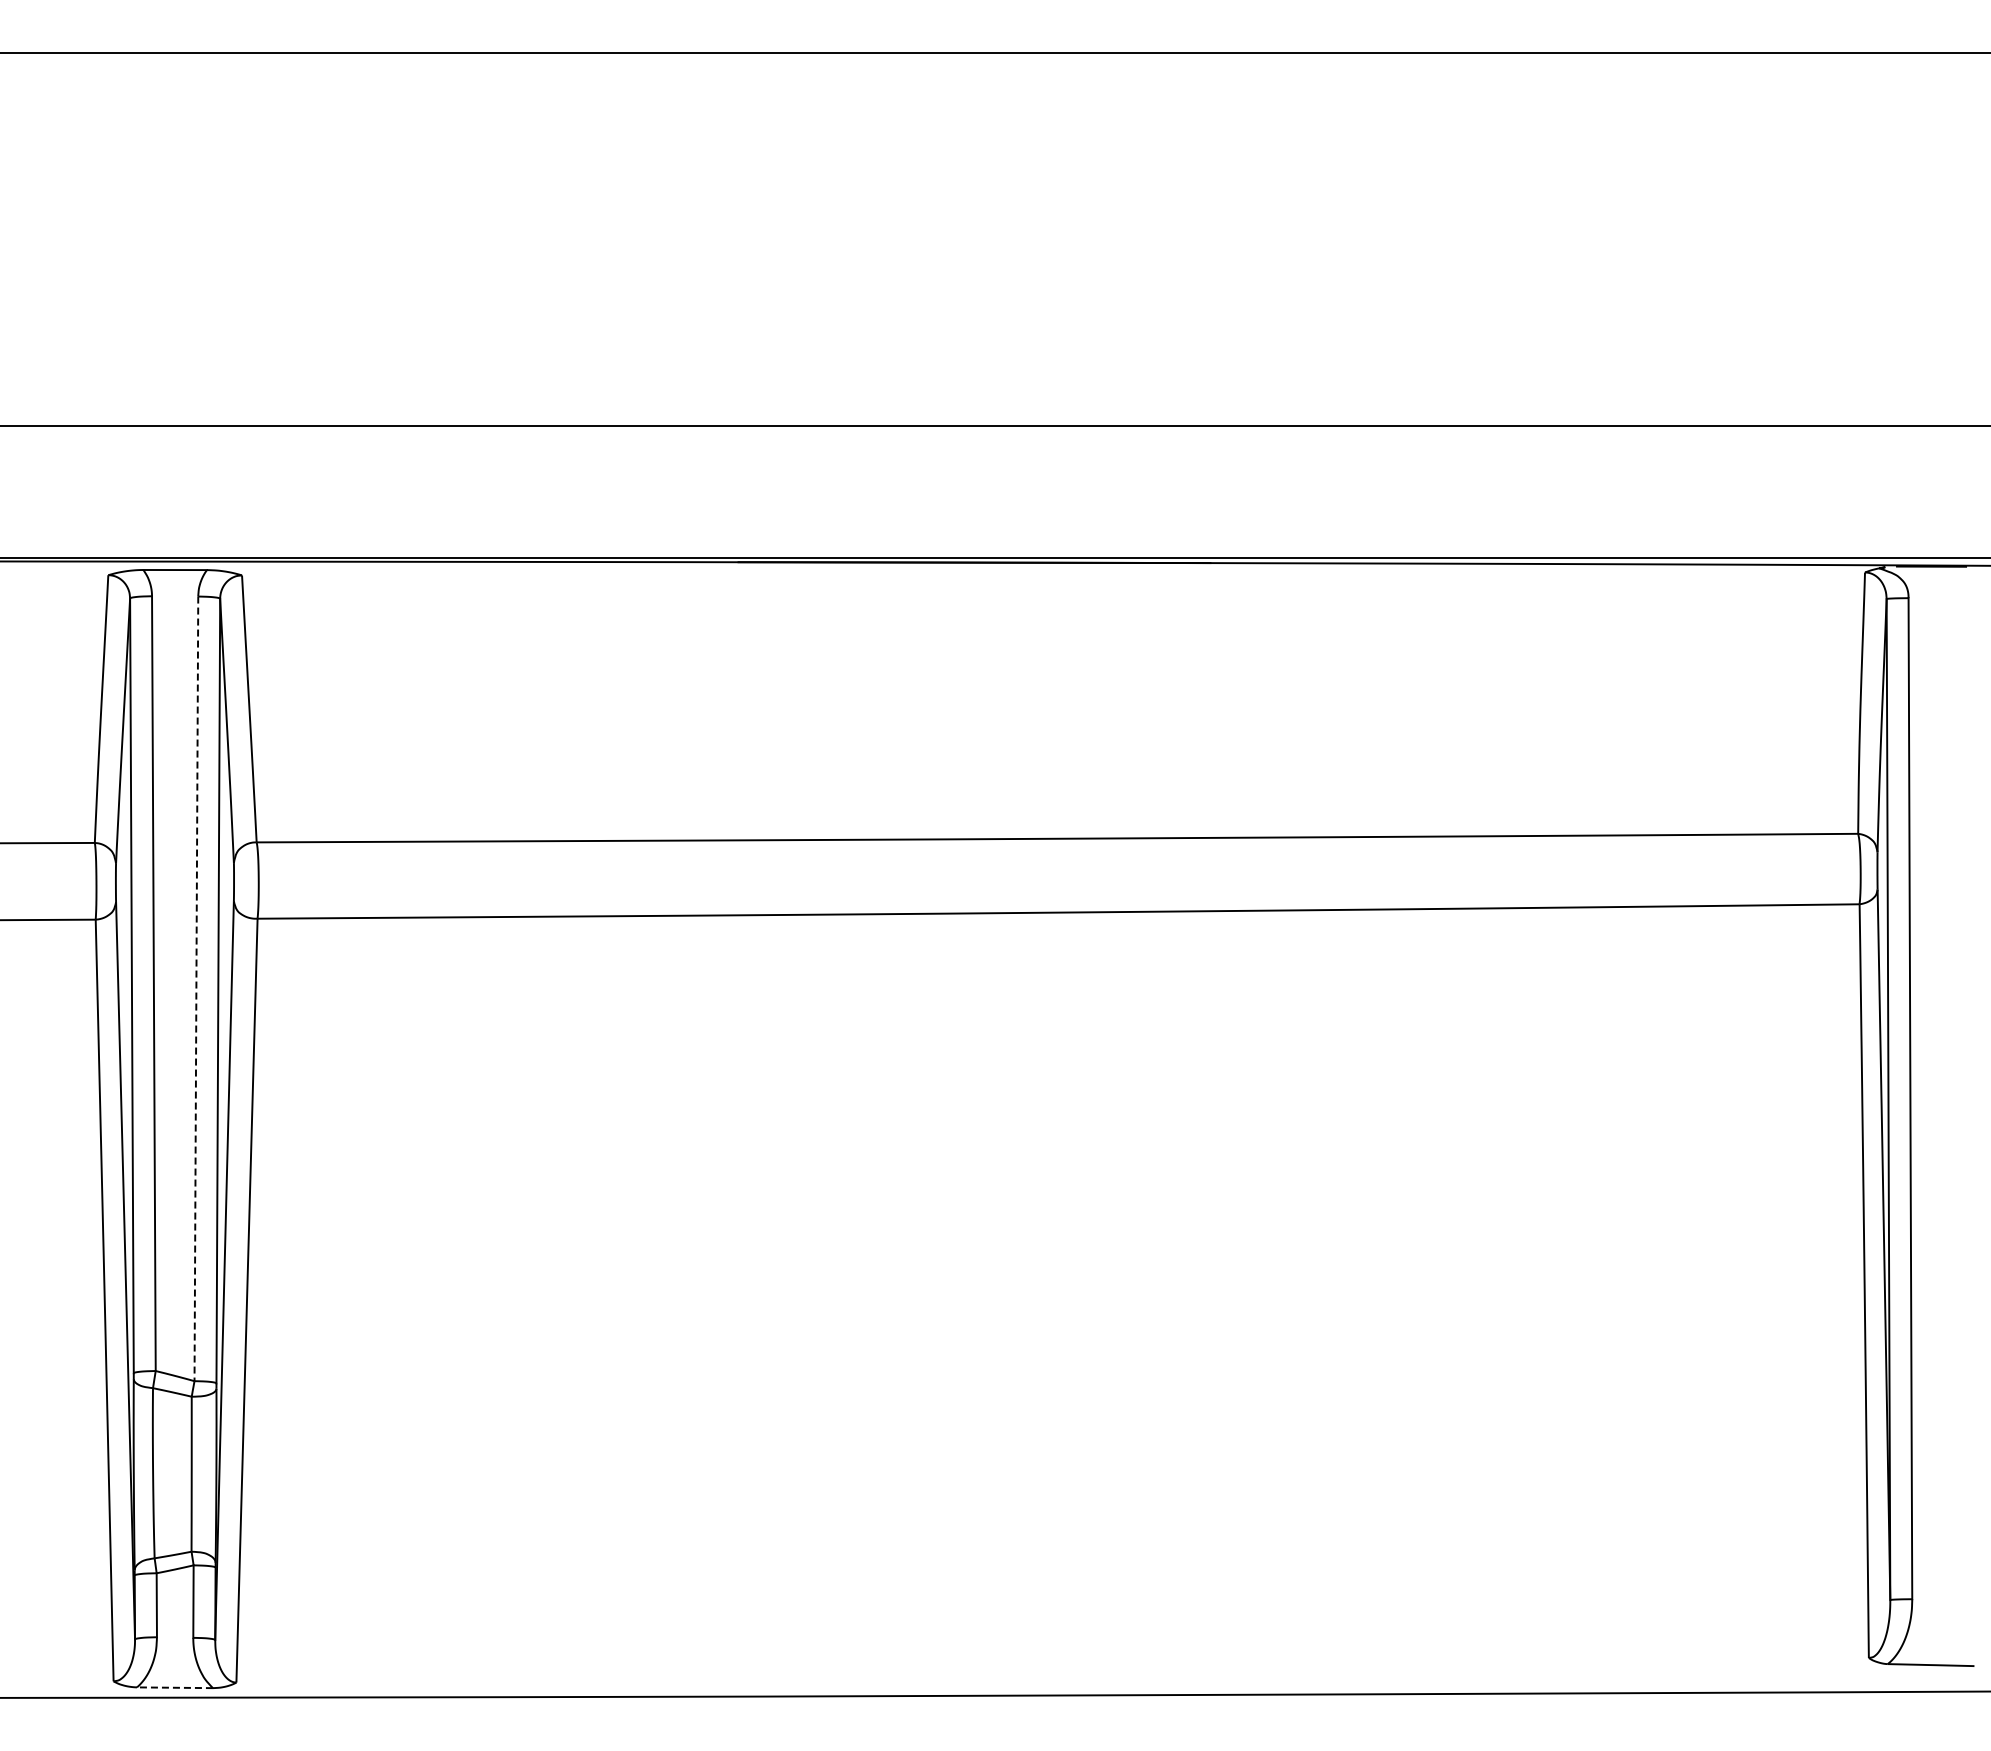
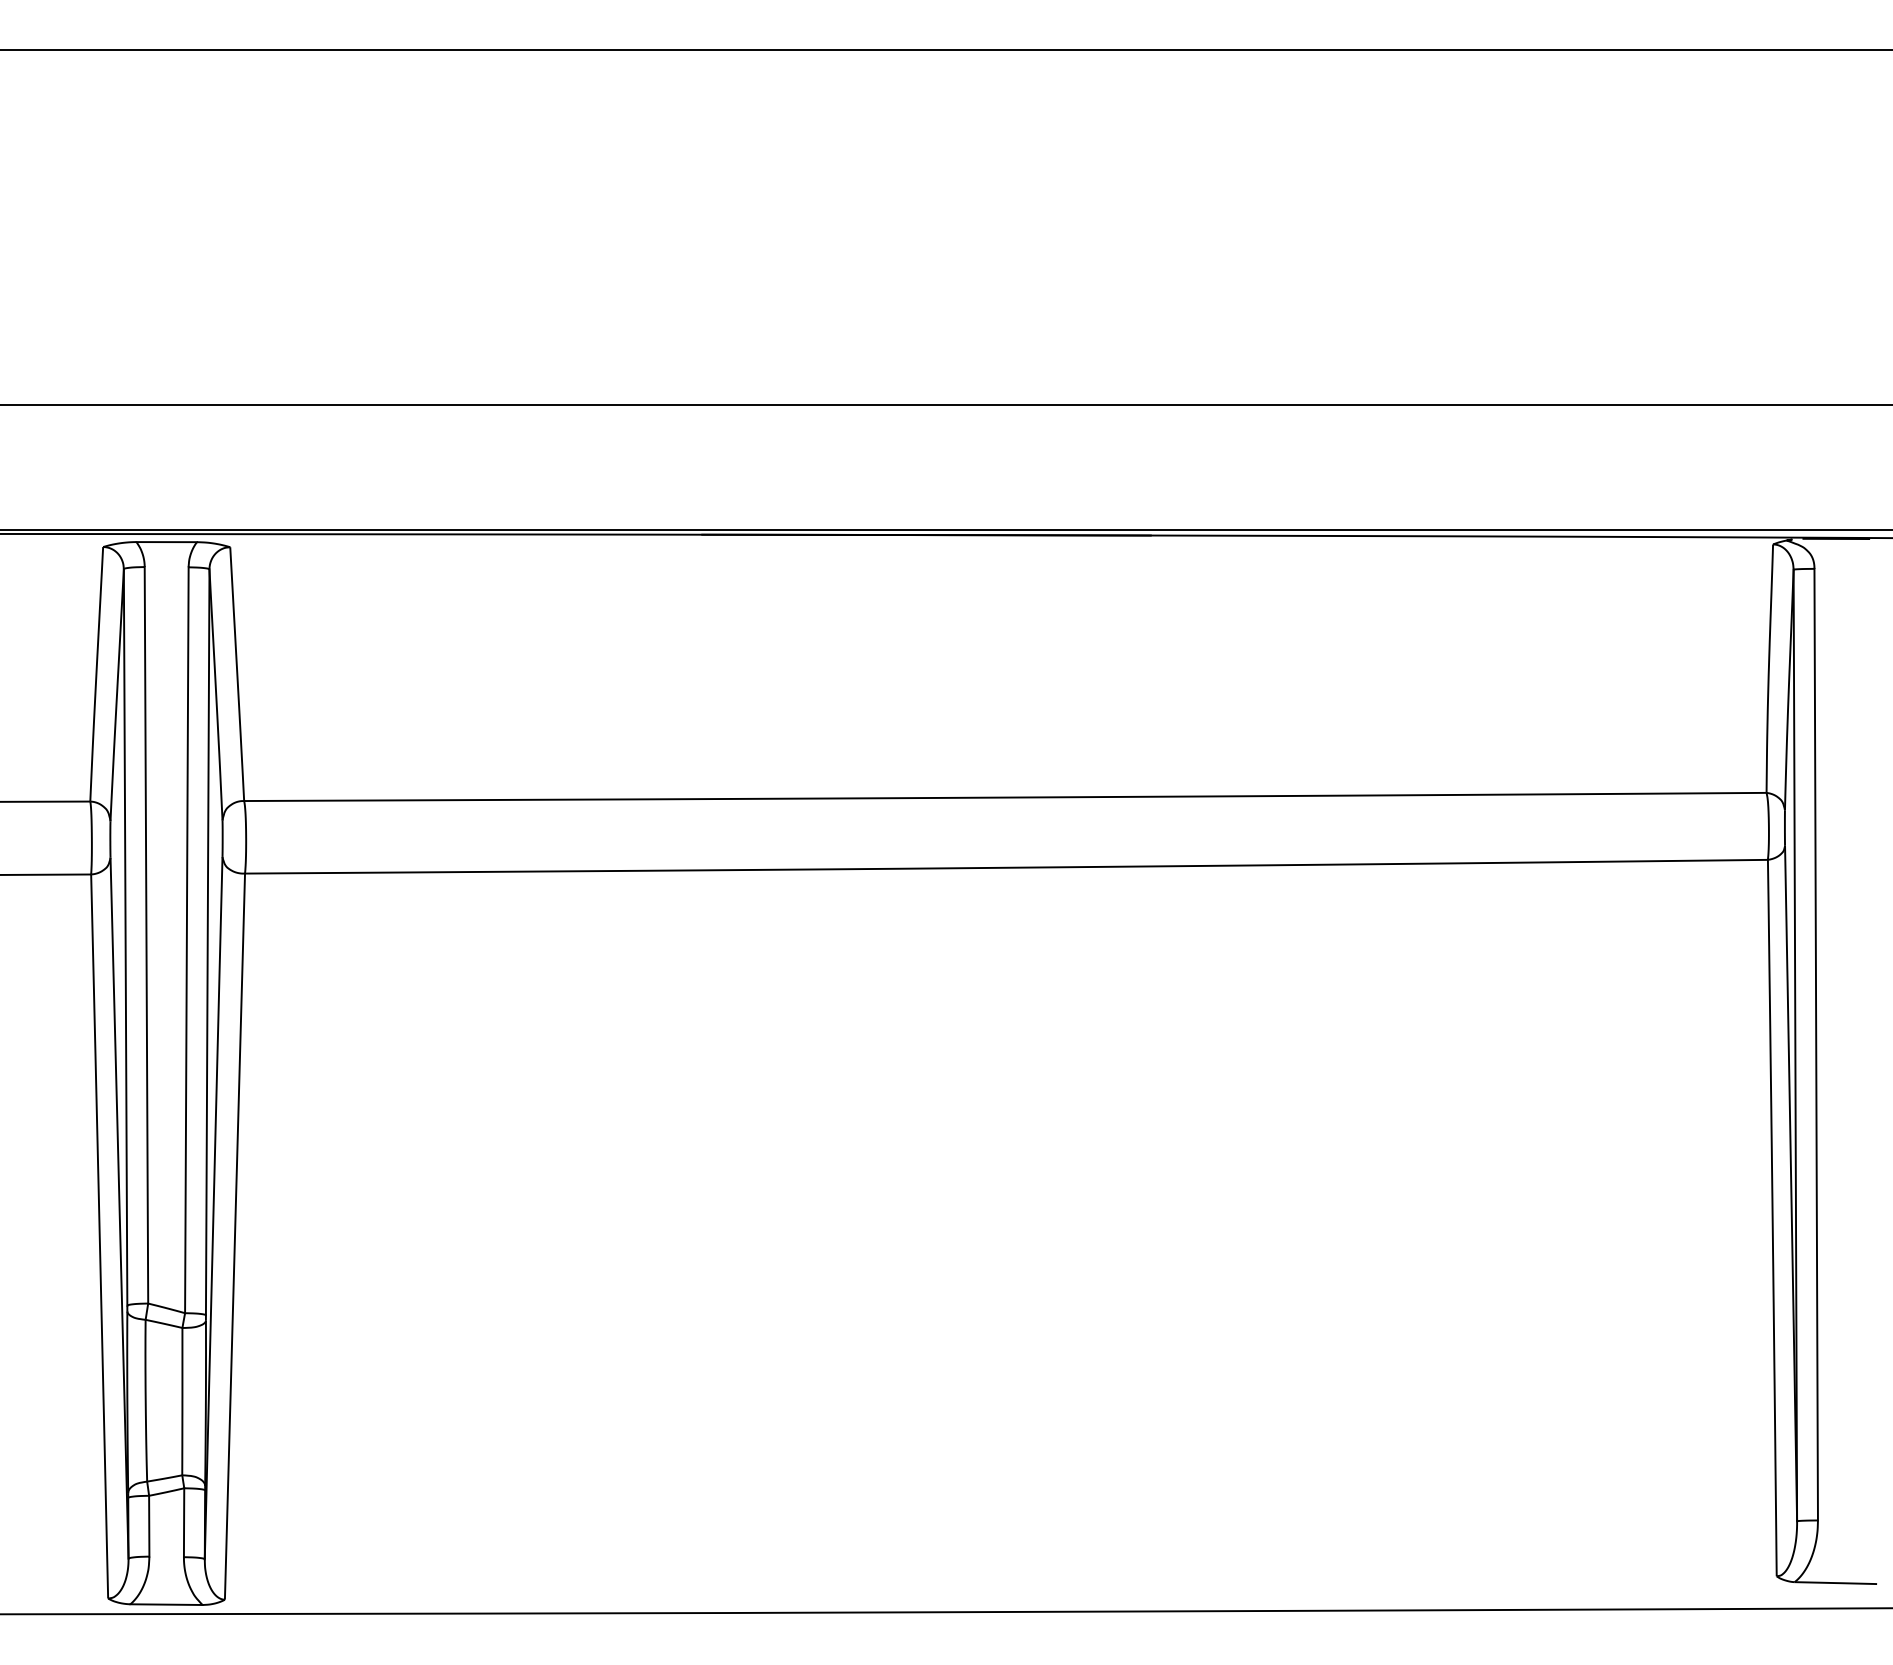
line: (196, 989) -> (186, 940), dashed -> solid
line: (174, 1687) -> (166, 1604), dashed -> solid

